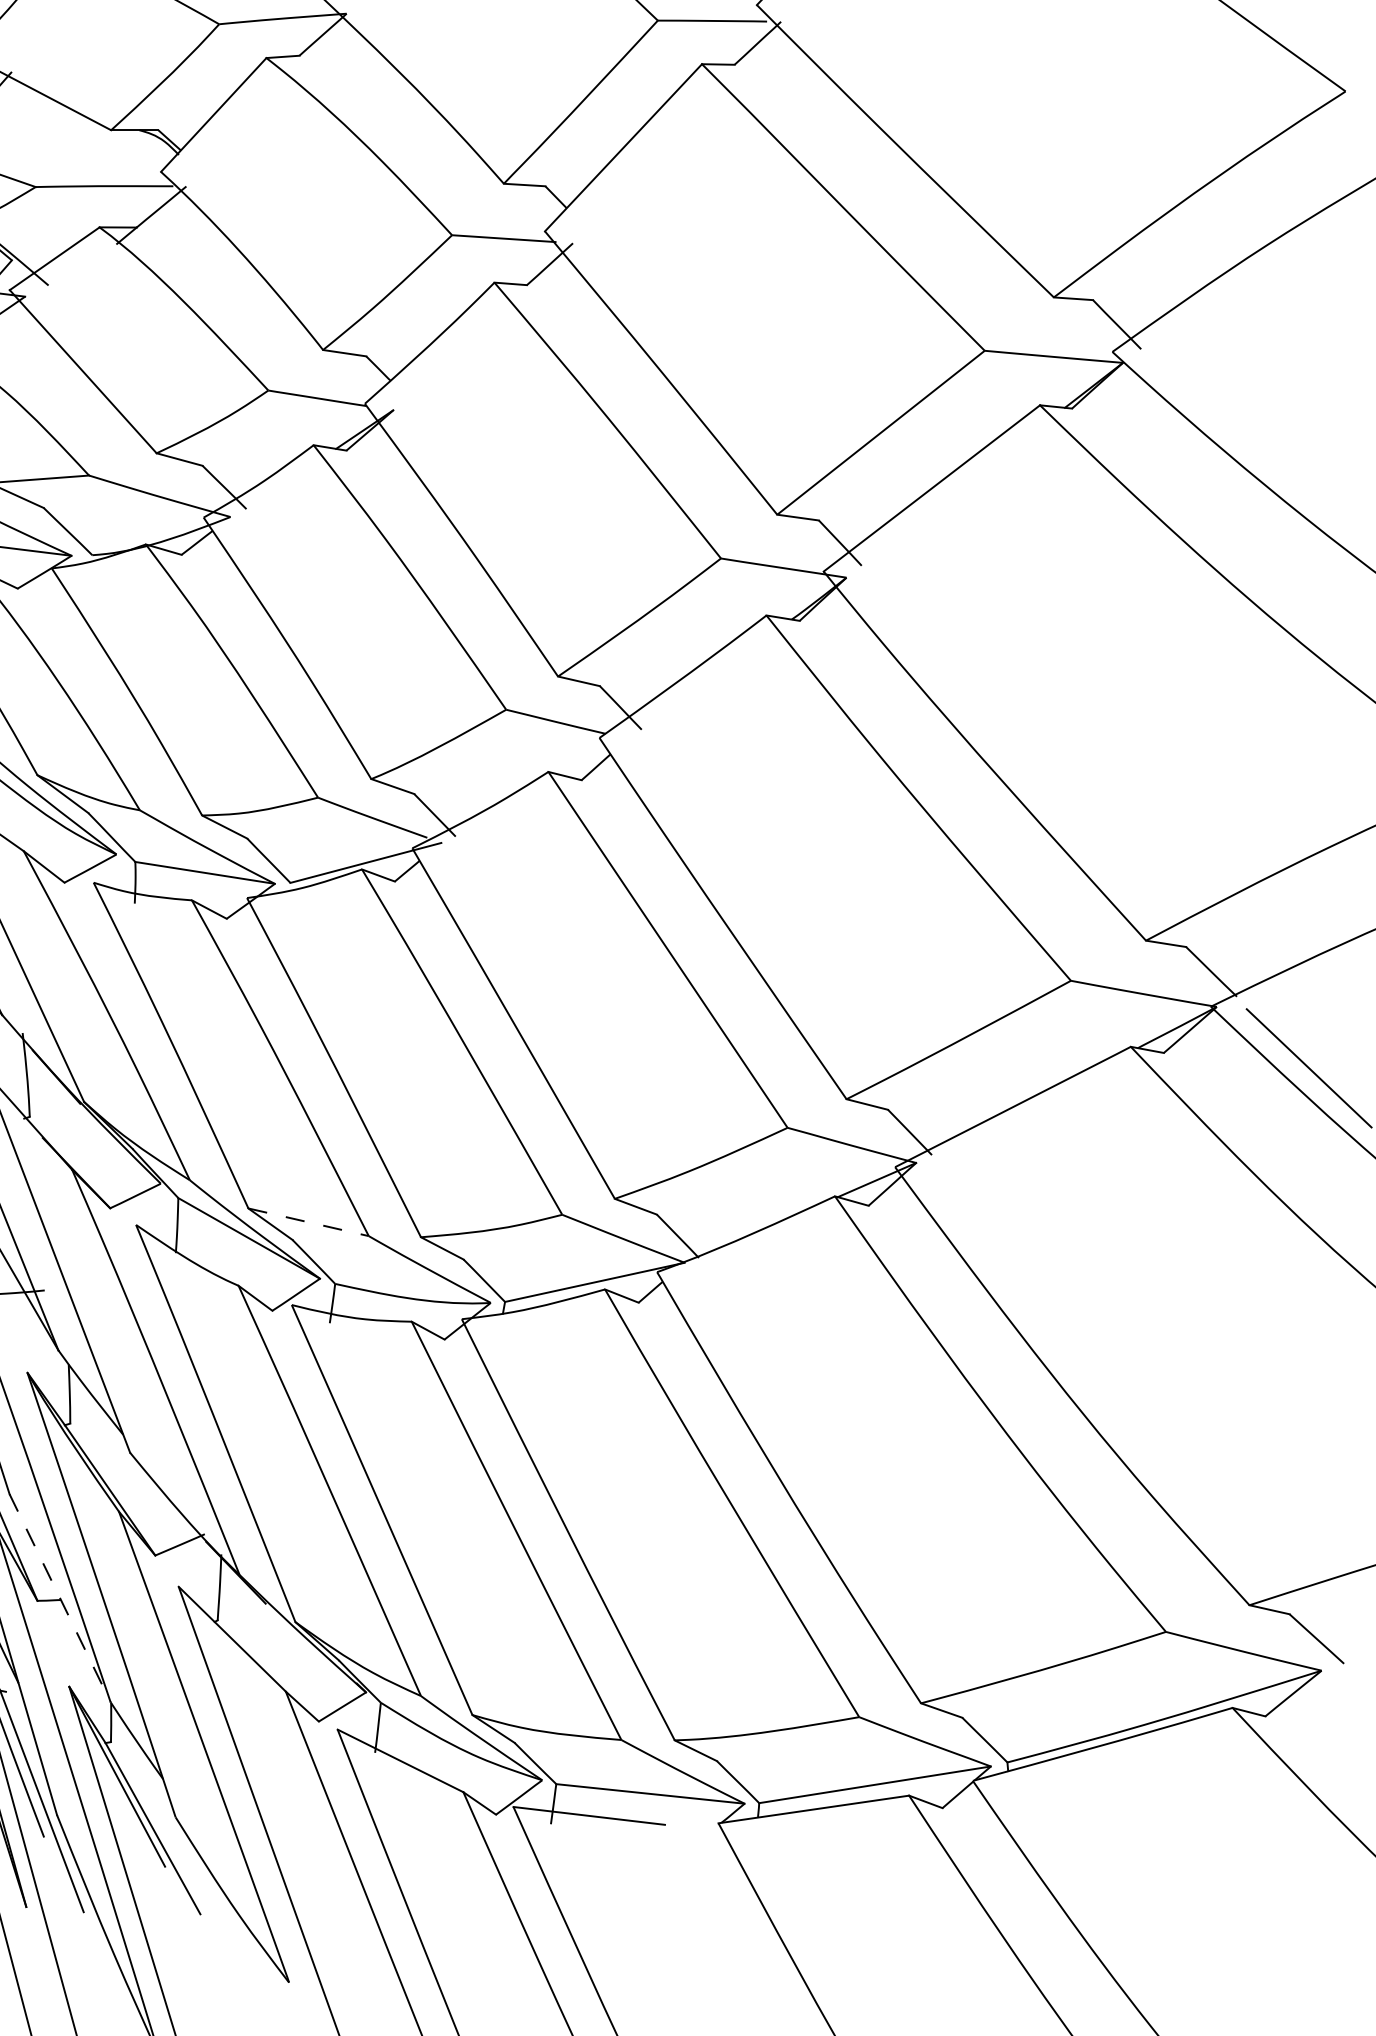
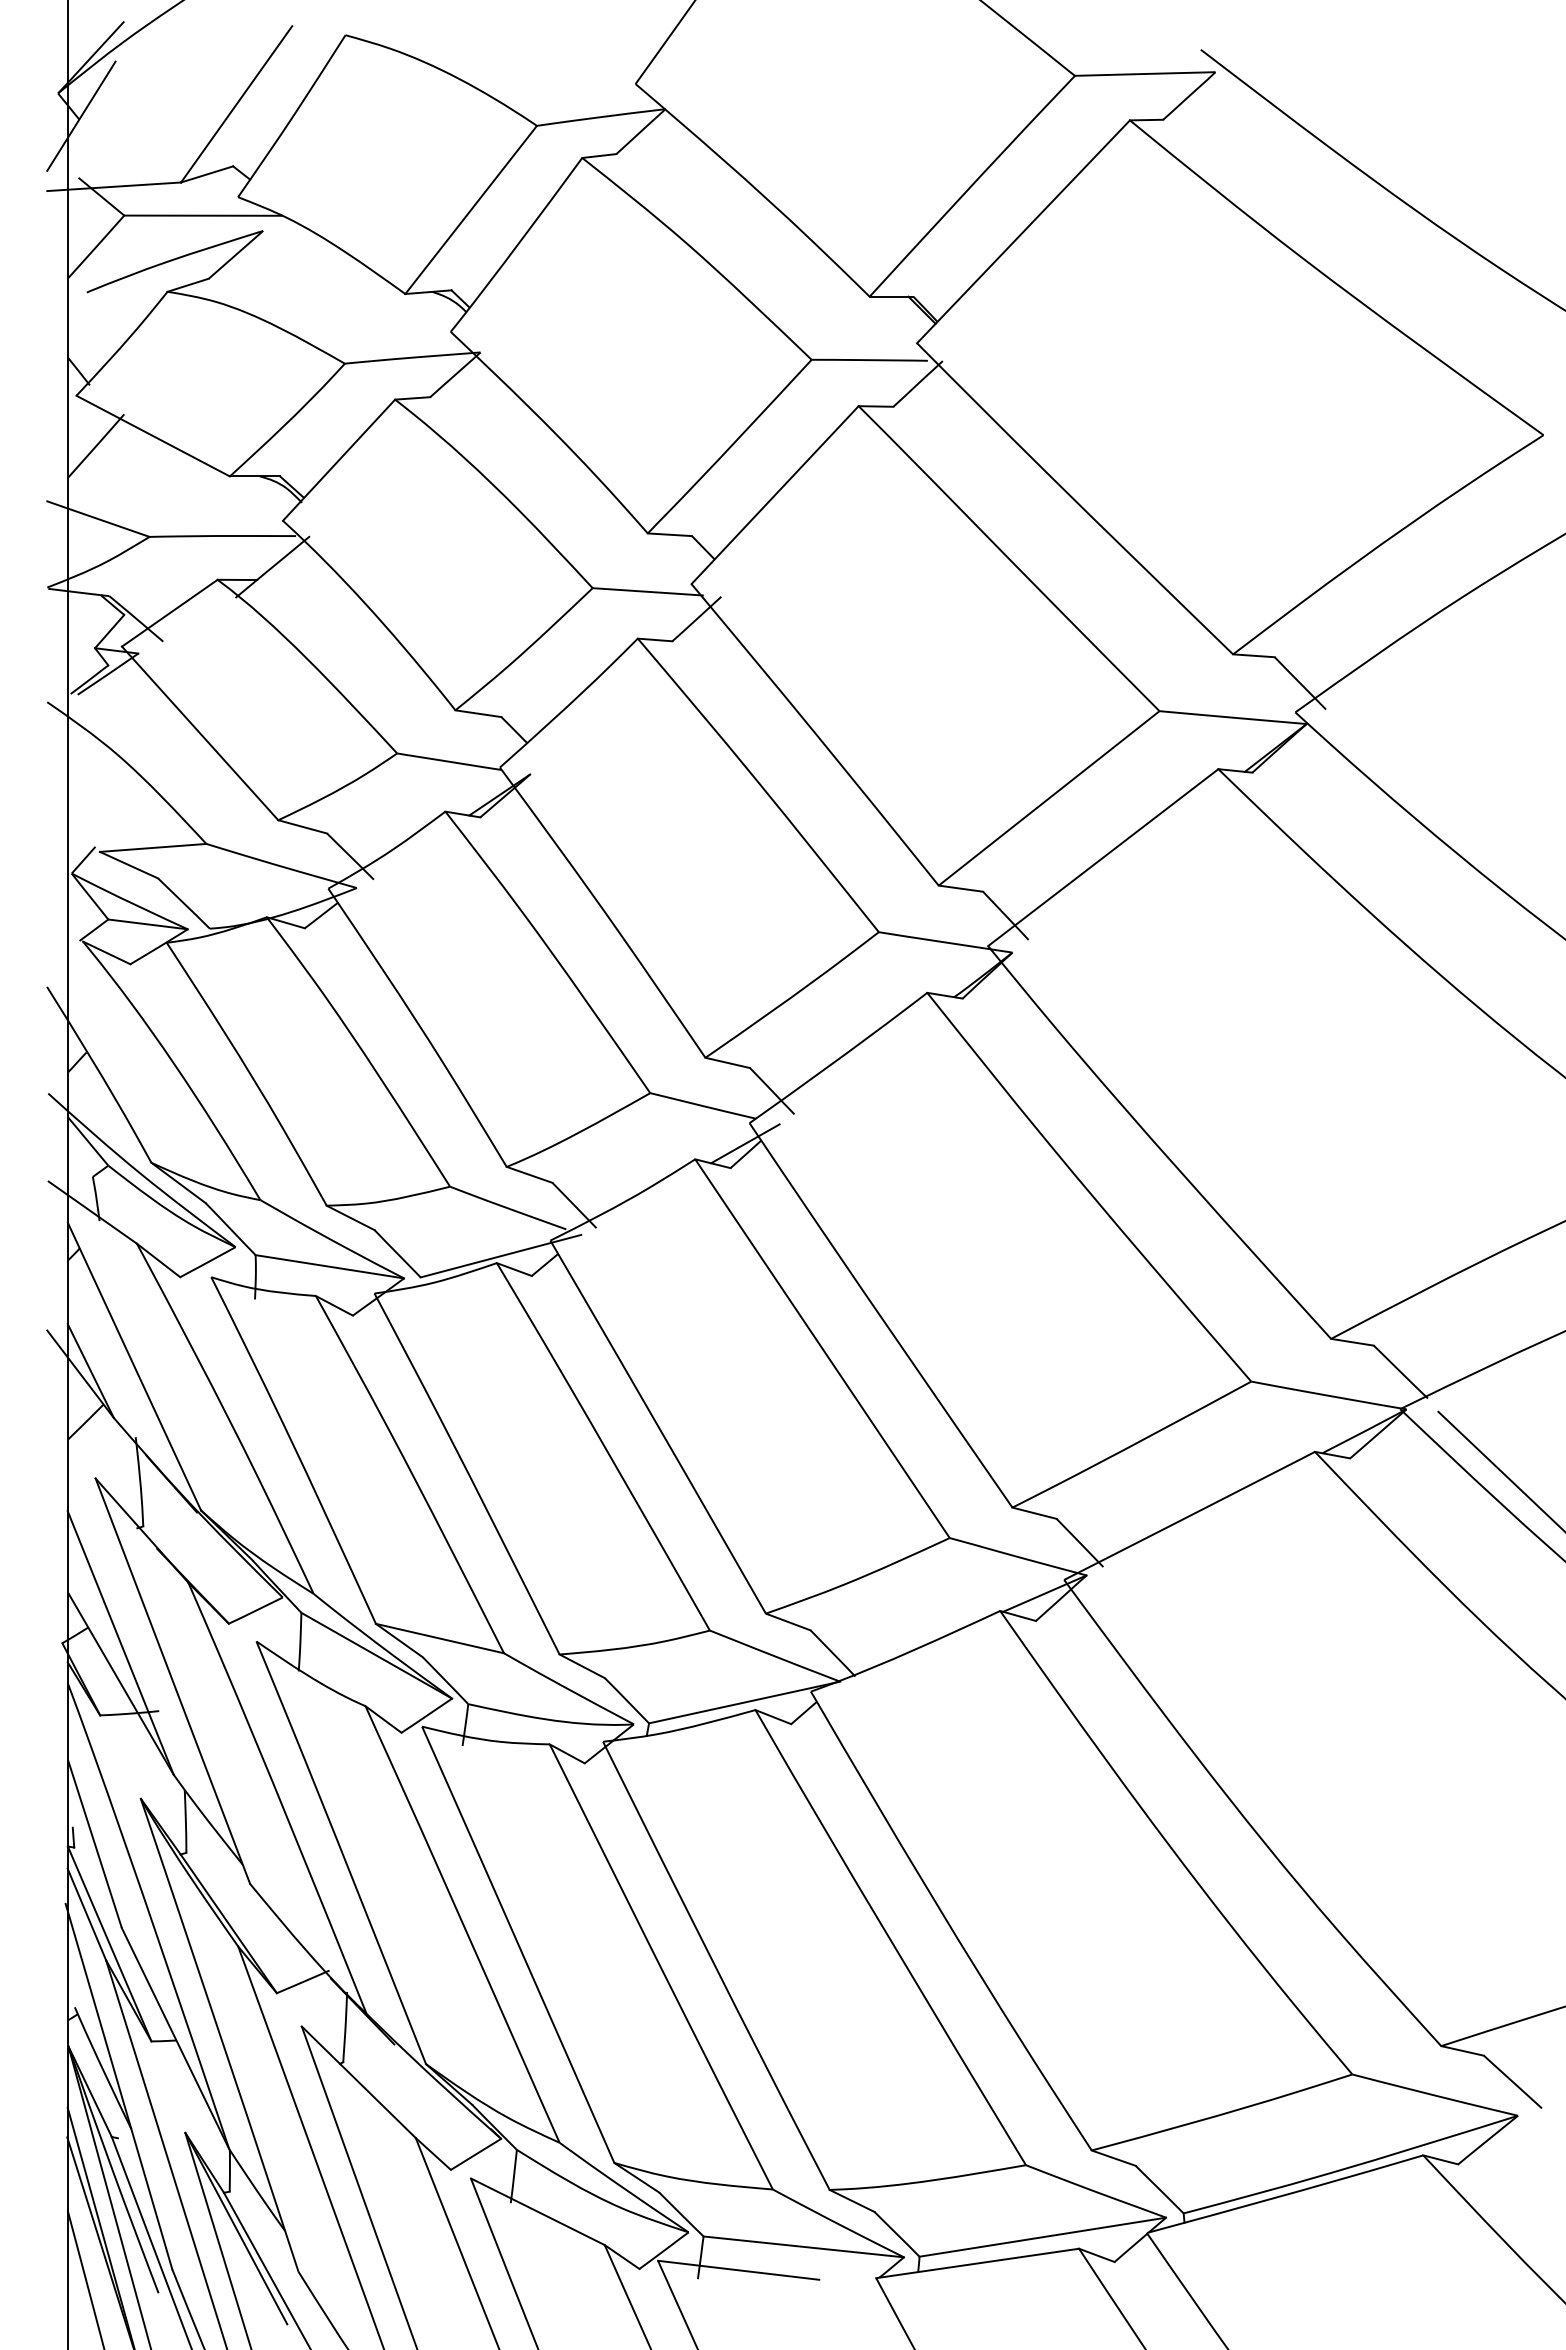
line: (595, 757) -> (745, 1143), added
line: (309, 1222) -> (440, 1638), dashed -> solid
line: (60, 1598) -> (175, 2038), dashed -> solid

